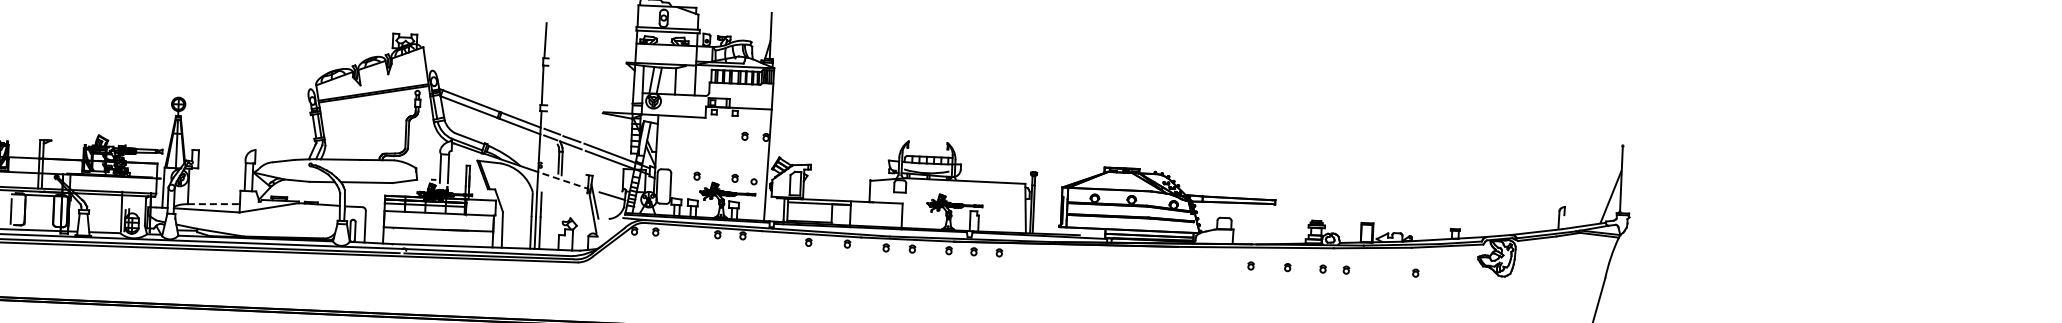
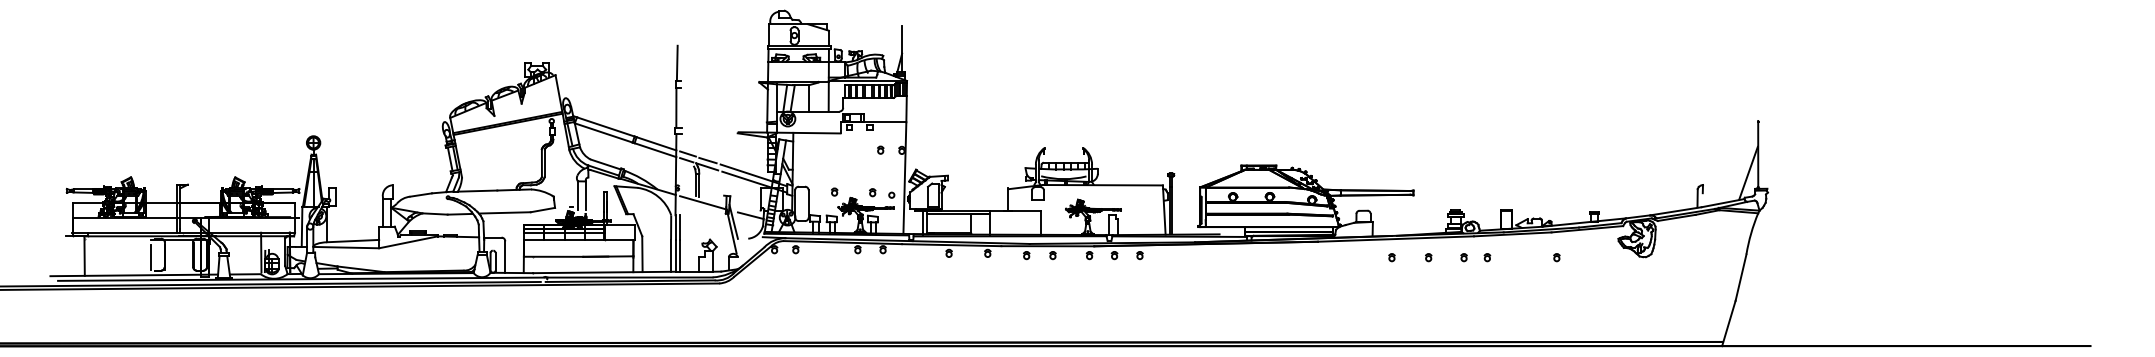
line: (565, 181) -> (703, 203), dashed -> solid
line: (214, 204) -> (353, 241), dashed -> solid

